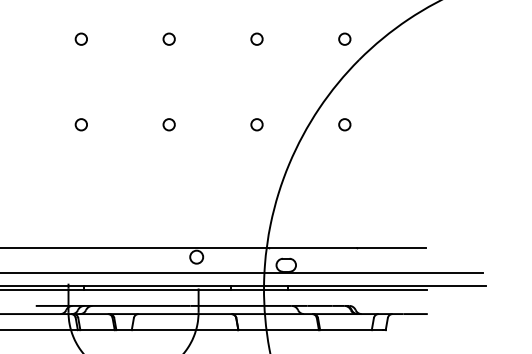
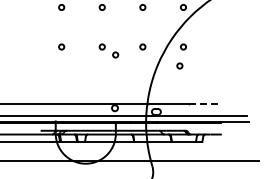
circle: (197, 140) -> (115, 54), added
circle: (336, 164) -> (179, 65), added
line: (392, 246) -> (205, 103), solid -> dashed

